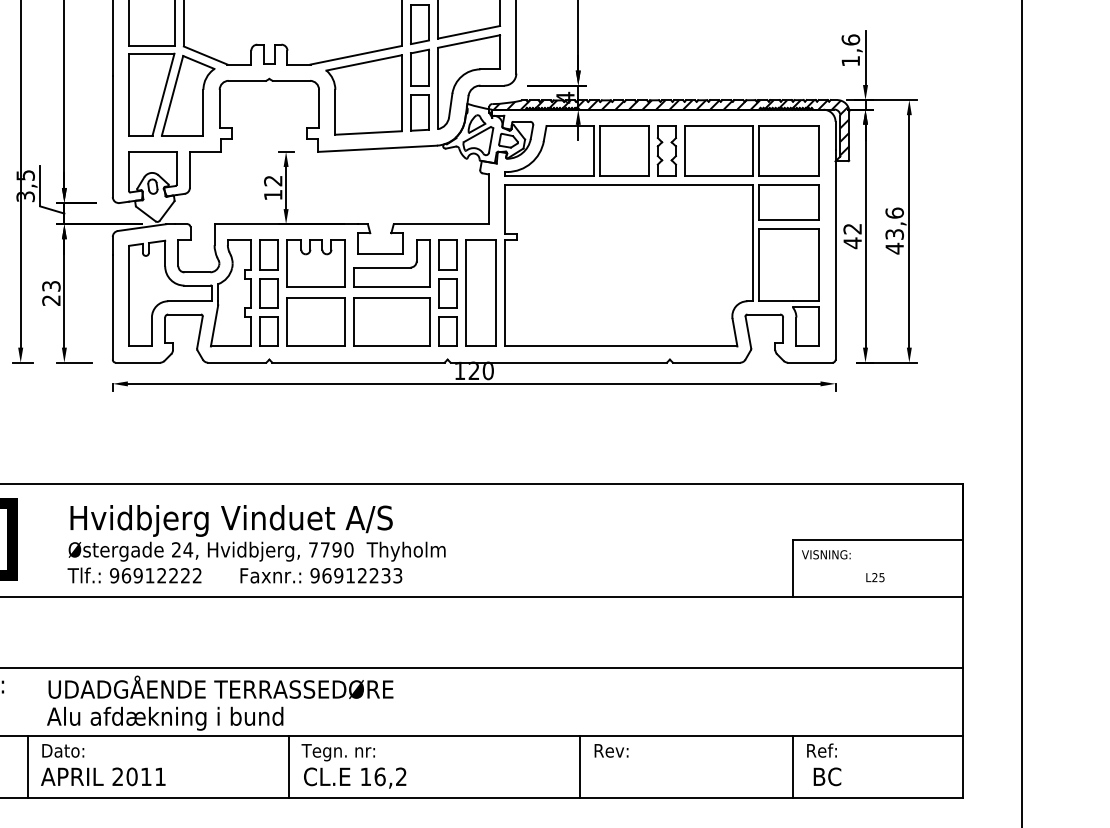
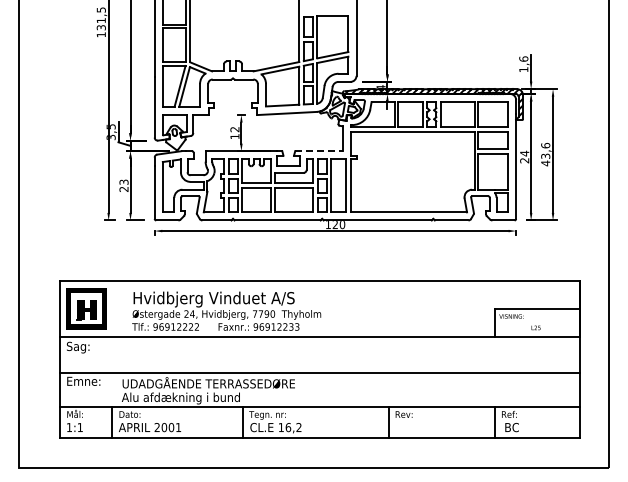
line: (440, 224) -> (318, 151), solid -> dashed
text: (852, 234) -> (524, 156), 42 -> 24
text: (146, 776) -> (171, 427), 2011 -> 2001

